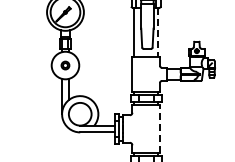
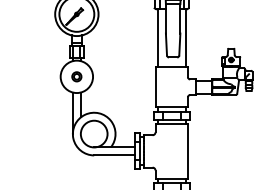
line: (158, 32) -> (186, 38), dashed -> solid
line: (159, 129) -> (187, 151), dashed -> solid

